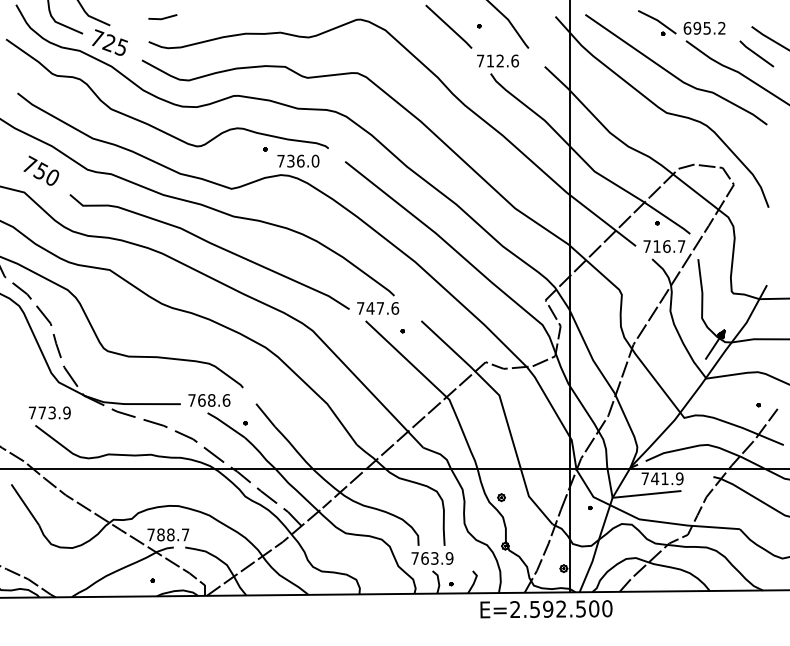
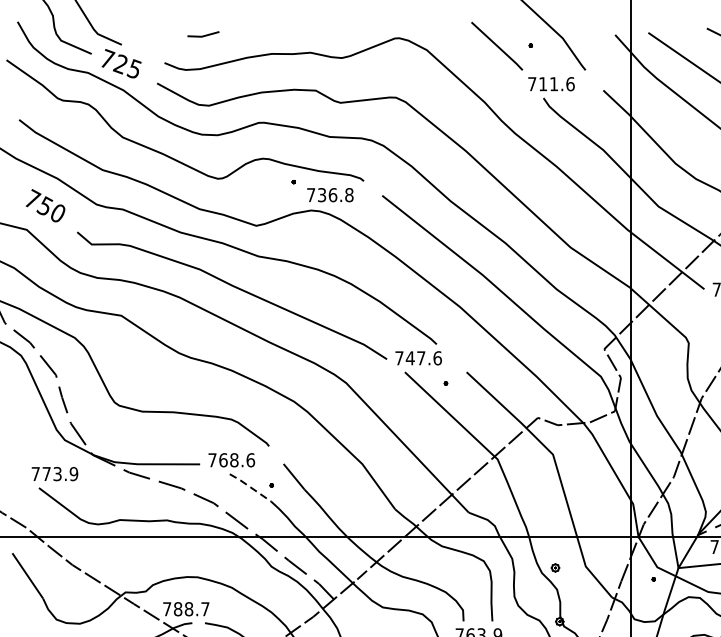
line: (163, 17) -> (204, 34), moved
text: (499, 60) -> (553, 83), 712.6 -> 711.6
text: (315, 161) -> (349, 195), 736.0 -> 736.8
line: (226, 424) -> (250, 486), solid -> dashed

